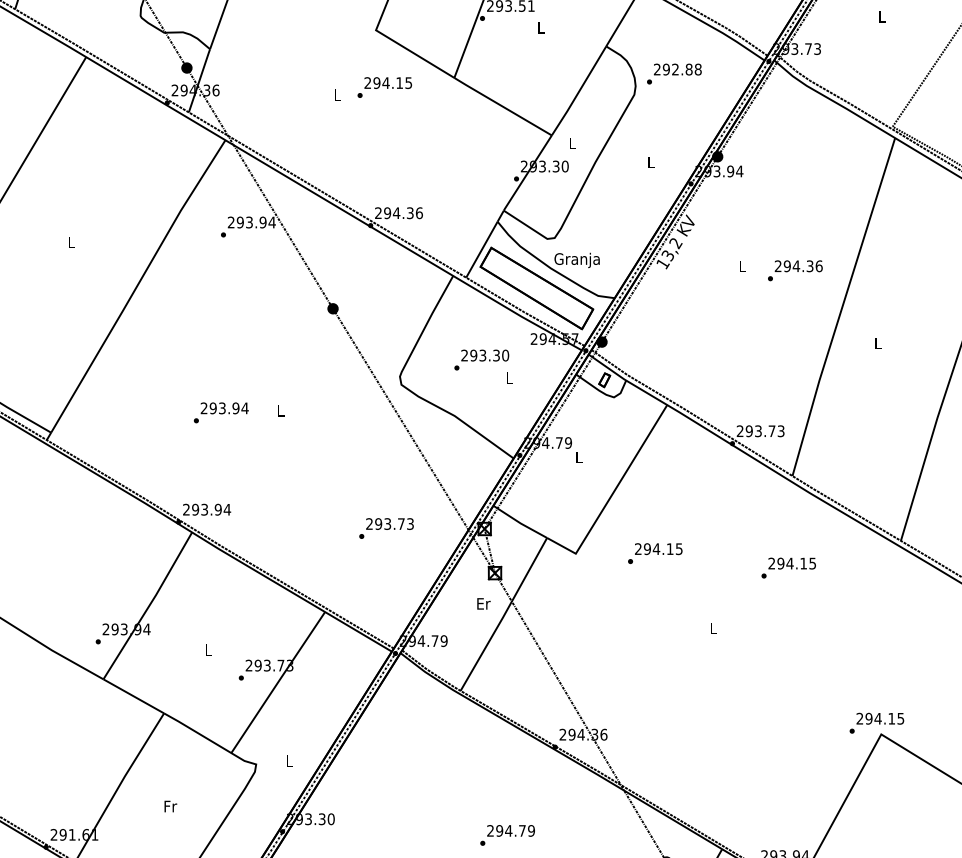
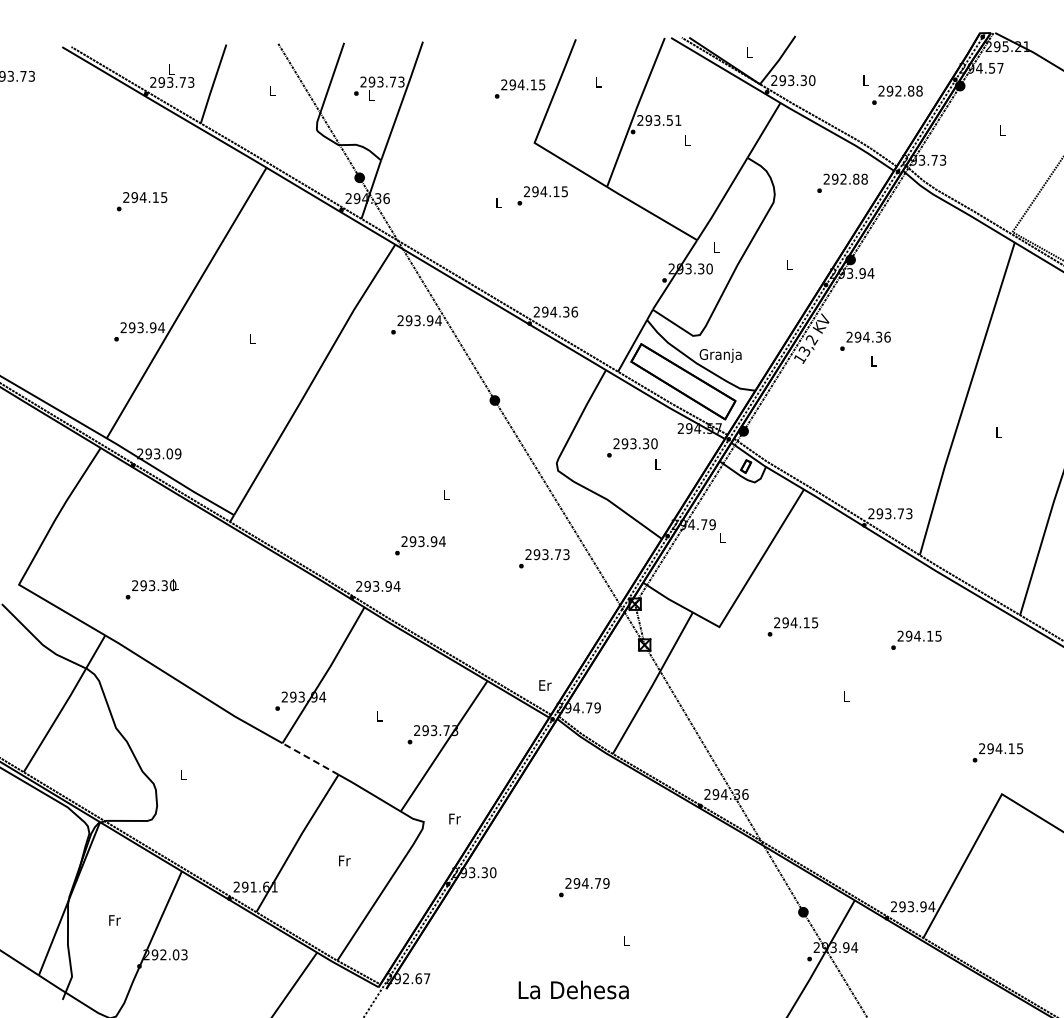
text: (674, 73) -> (842, 182), moved
text: (795, 269) -> (865, 340), moved
text: (221, 412) -> (420, 545), moved
text: (386, 528) -> (544, 558), moved
text: (484, 603) -> (545, 685), moved
line: (133, 695) -> (310, 758), solid -> dashed
text: (876, 722) -> (997, 752), moved
text: (289, 760) -> (454, 818), L -> Fr
text: (507, 835) -> (584, 887), moved

